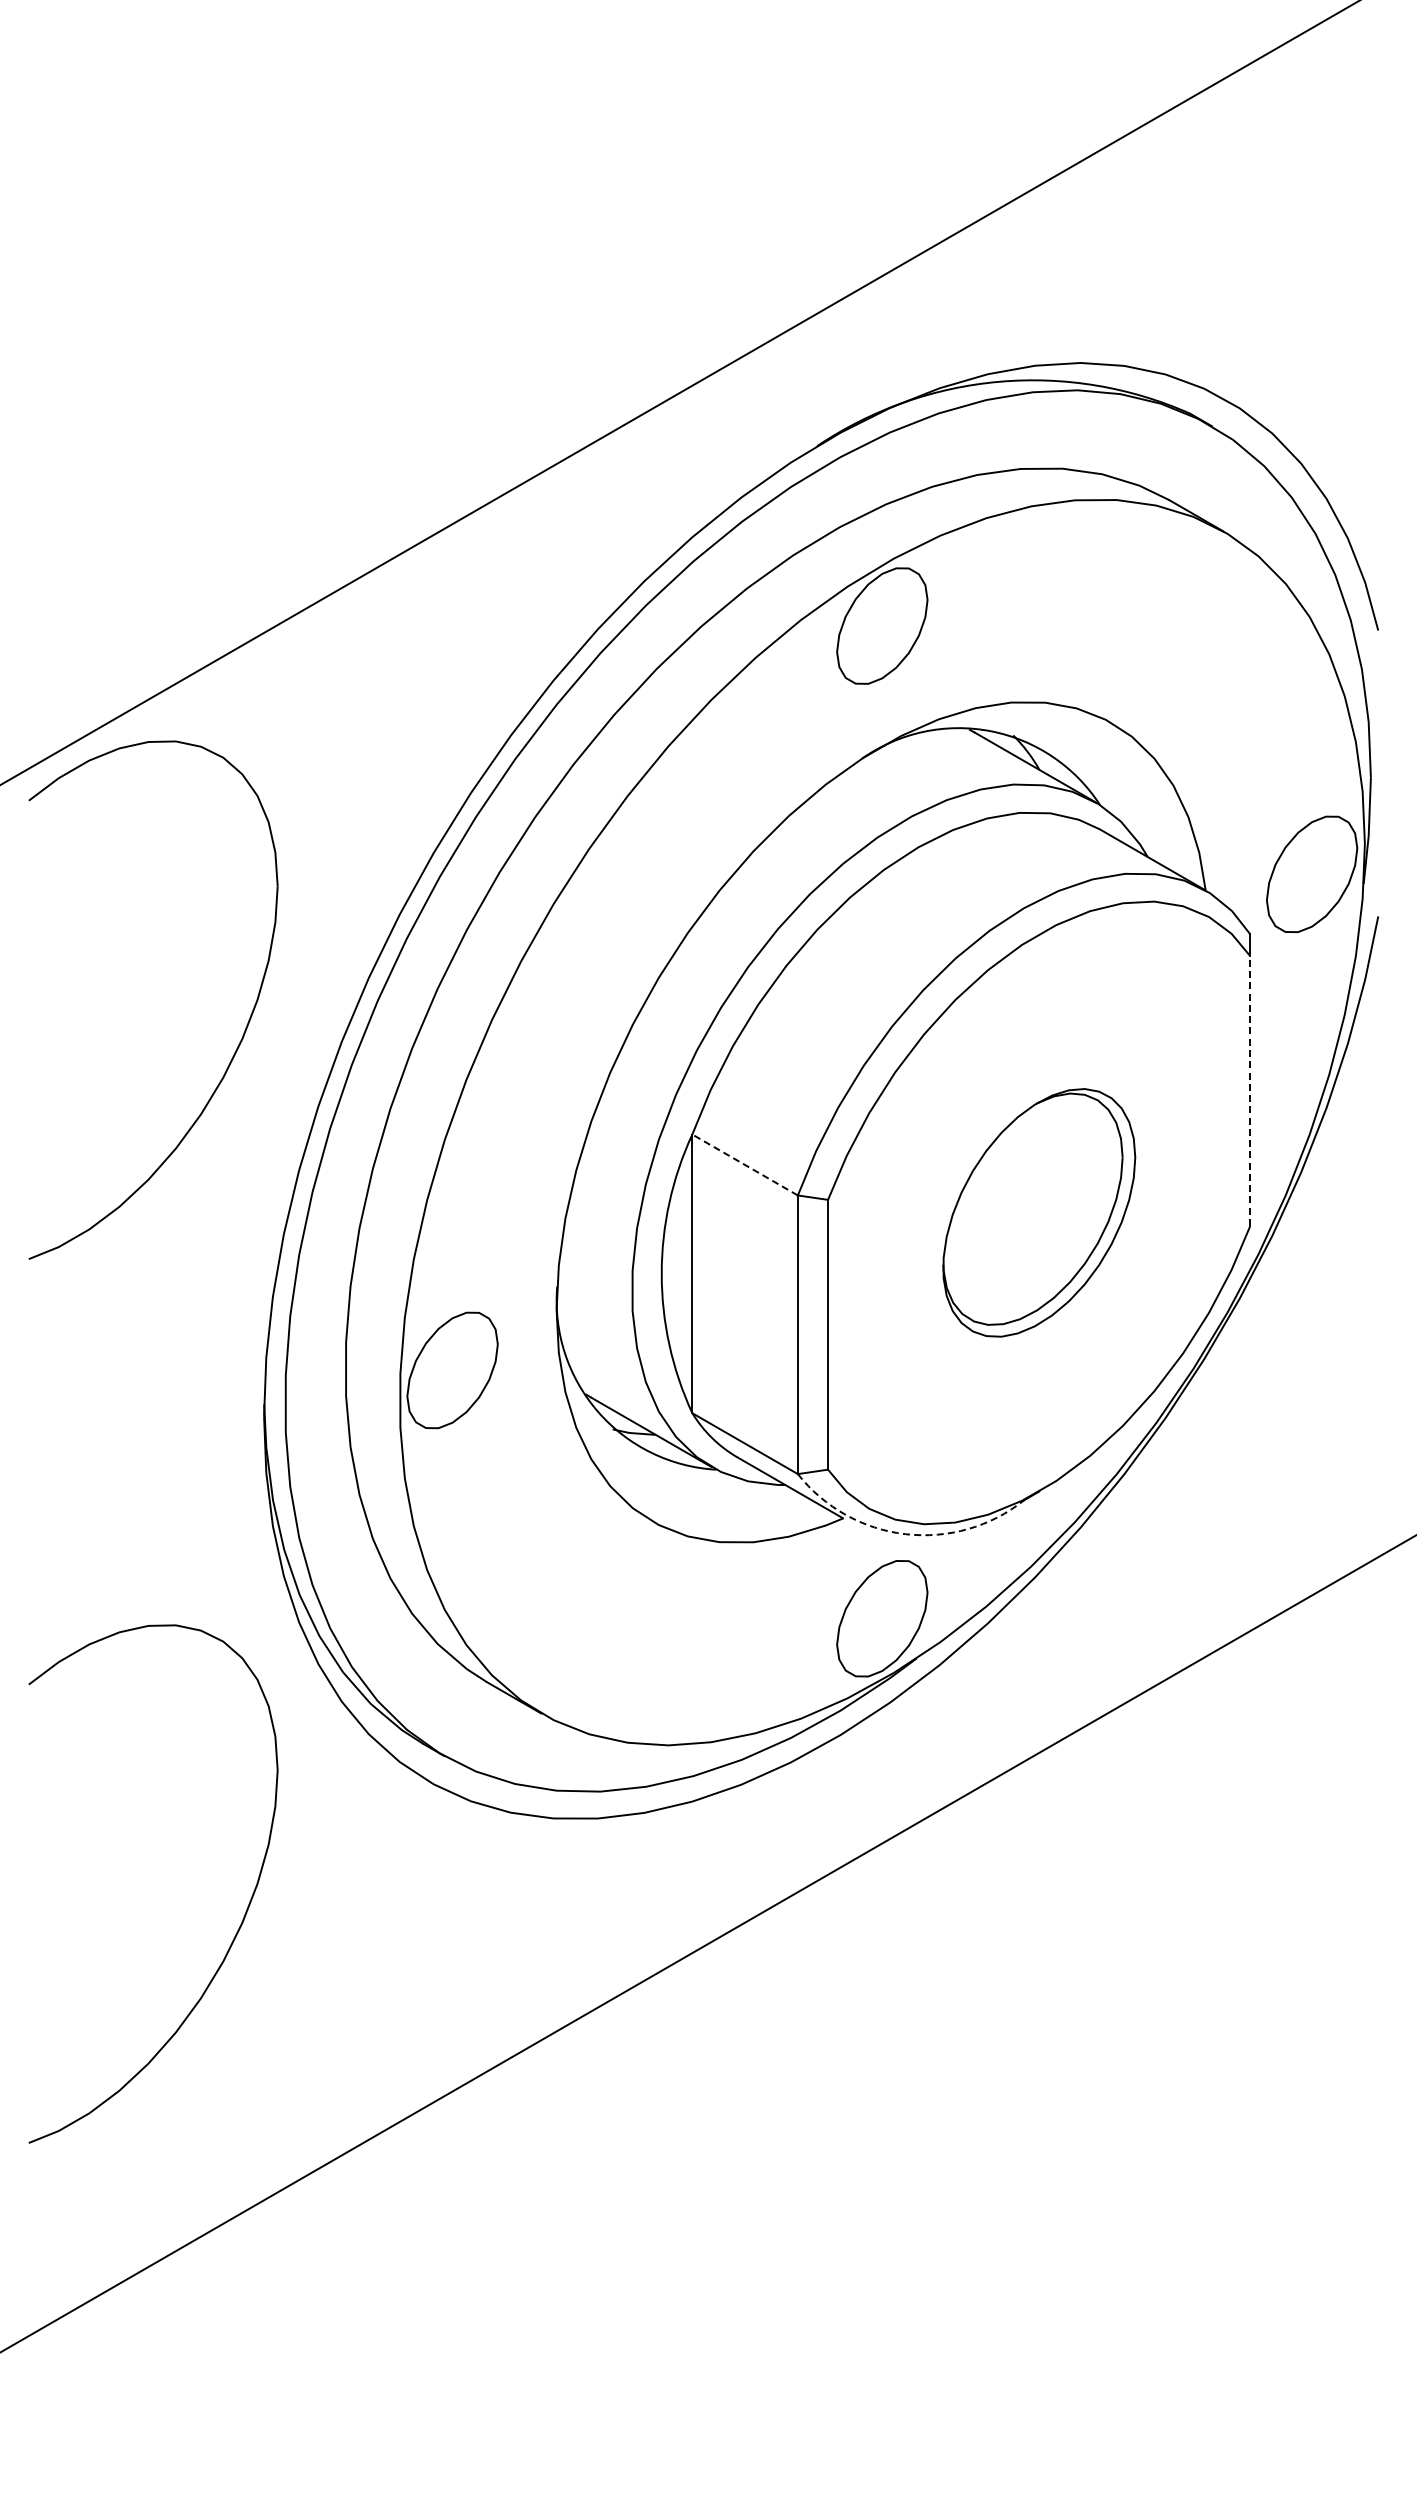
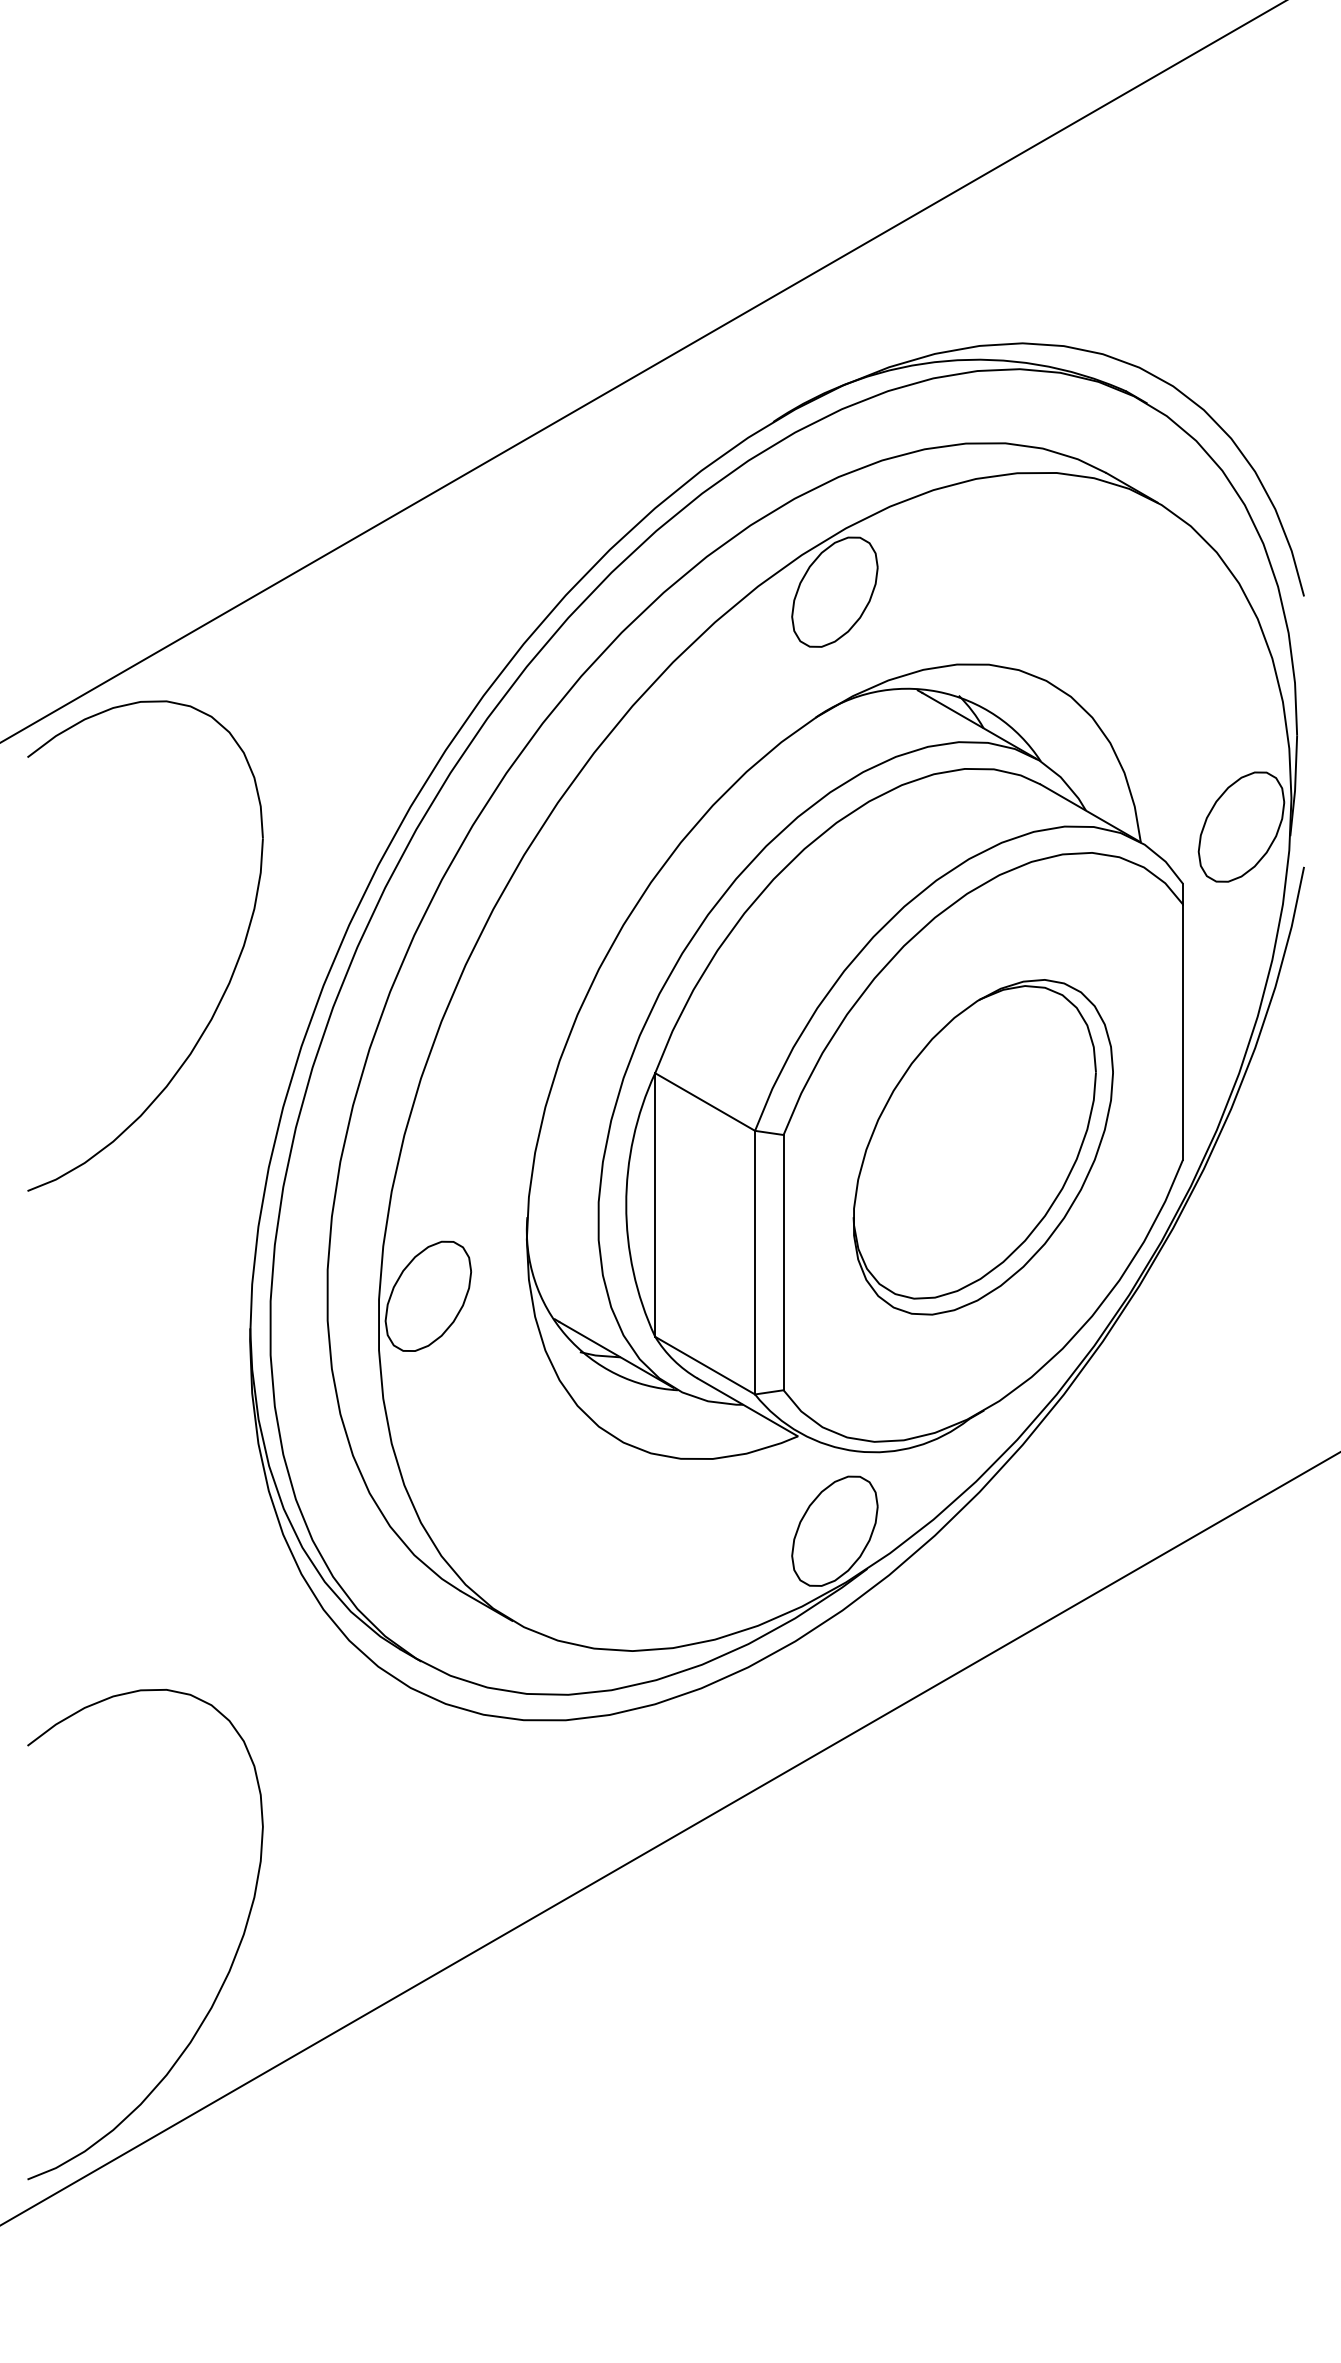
line: (1250, 1091) -> (1183, 1032), dashed -> solid
line: (745, 1164) -> (705, 1101), dashed -> solid
part: (1039, 1212) -> (983, 1146), size x1.43
arc: (905, 1534) -> (856, 1451), dashed -> solid
curve: (241, 1921) -> (228, 1969), moved

